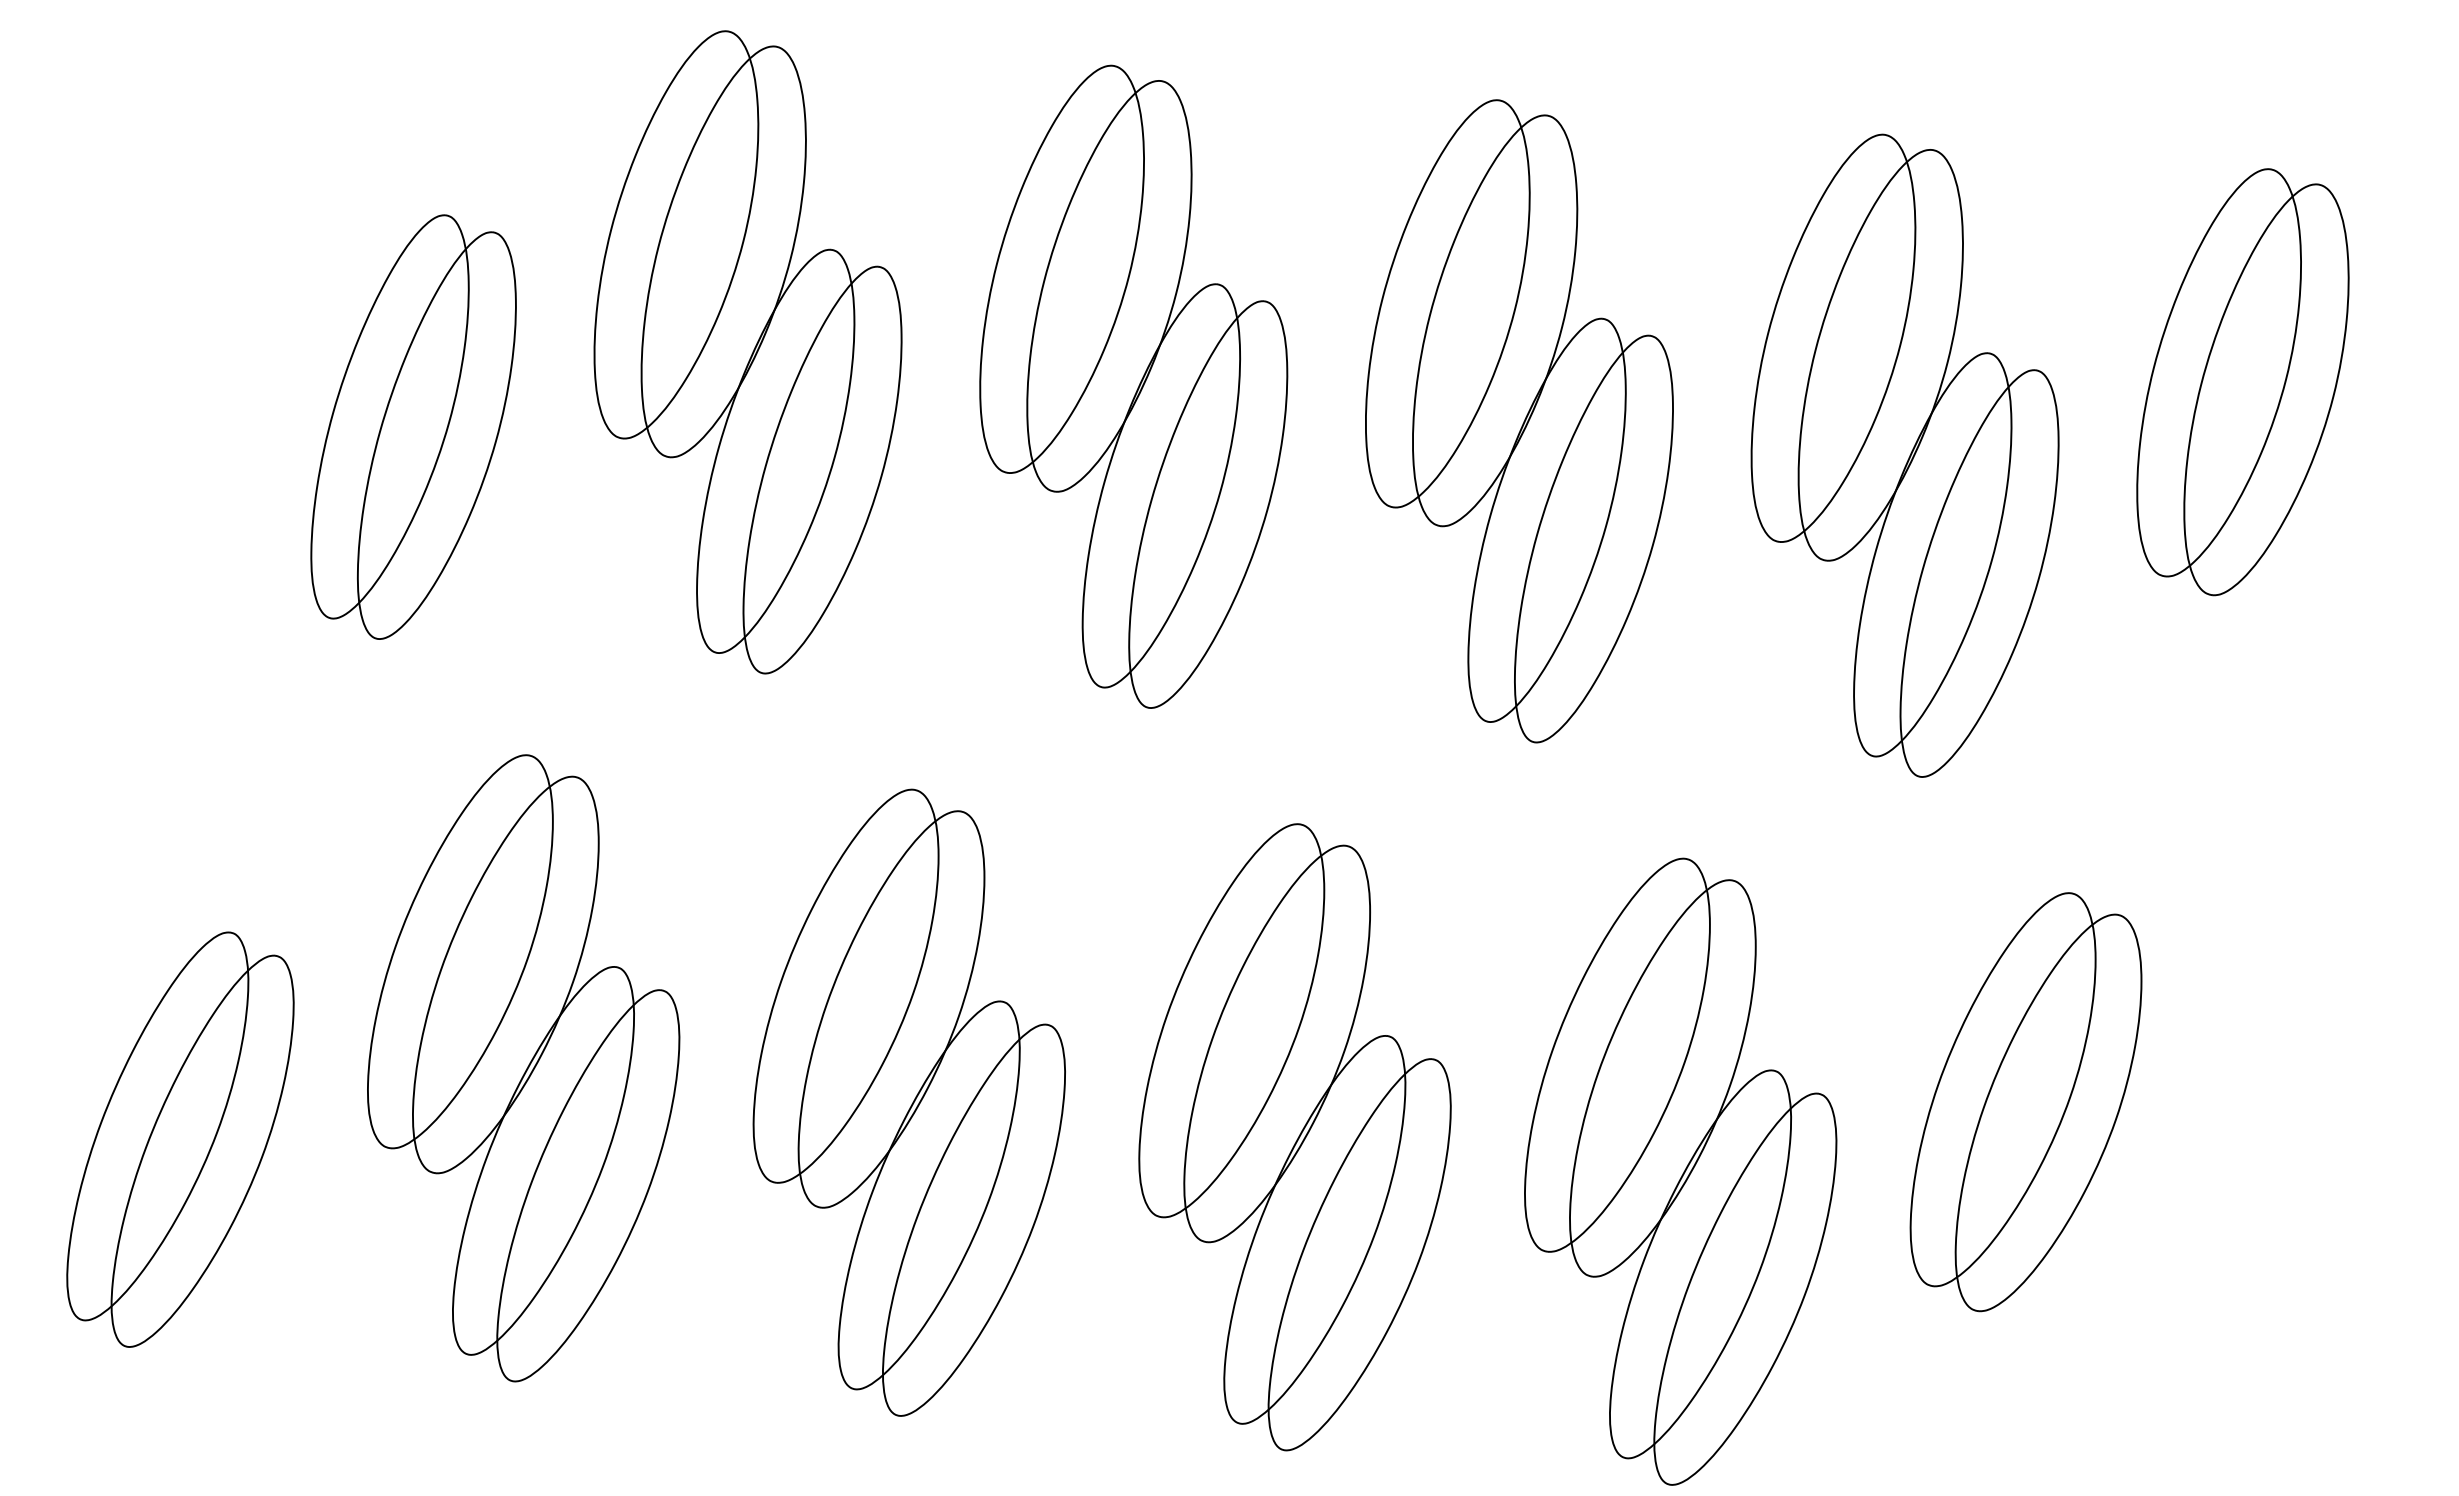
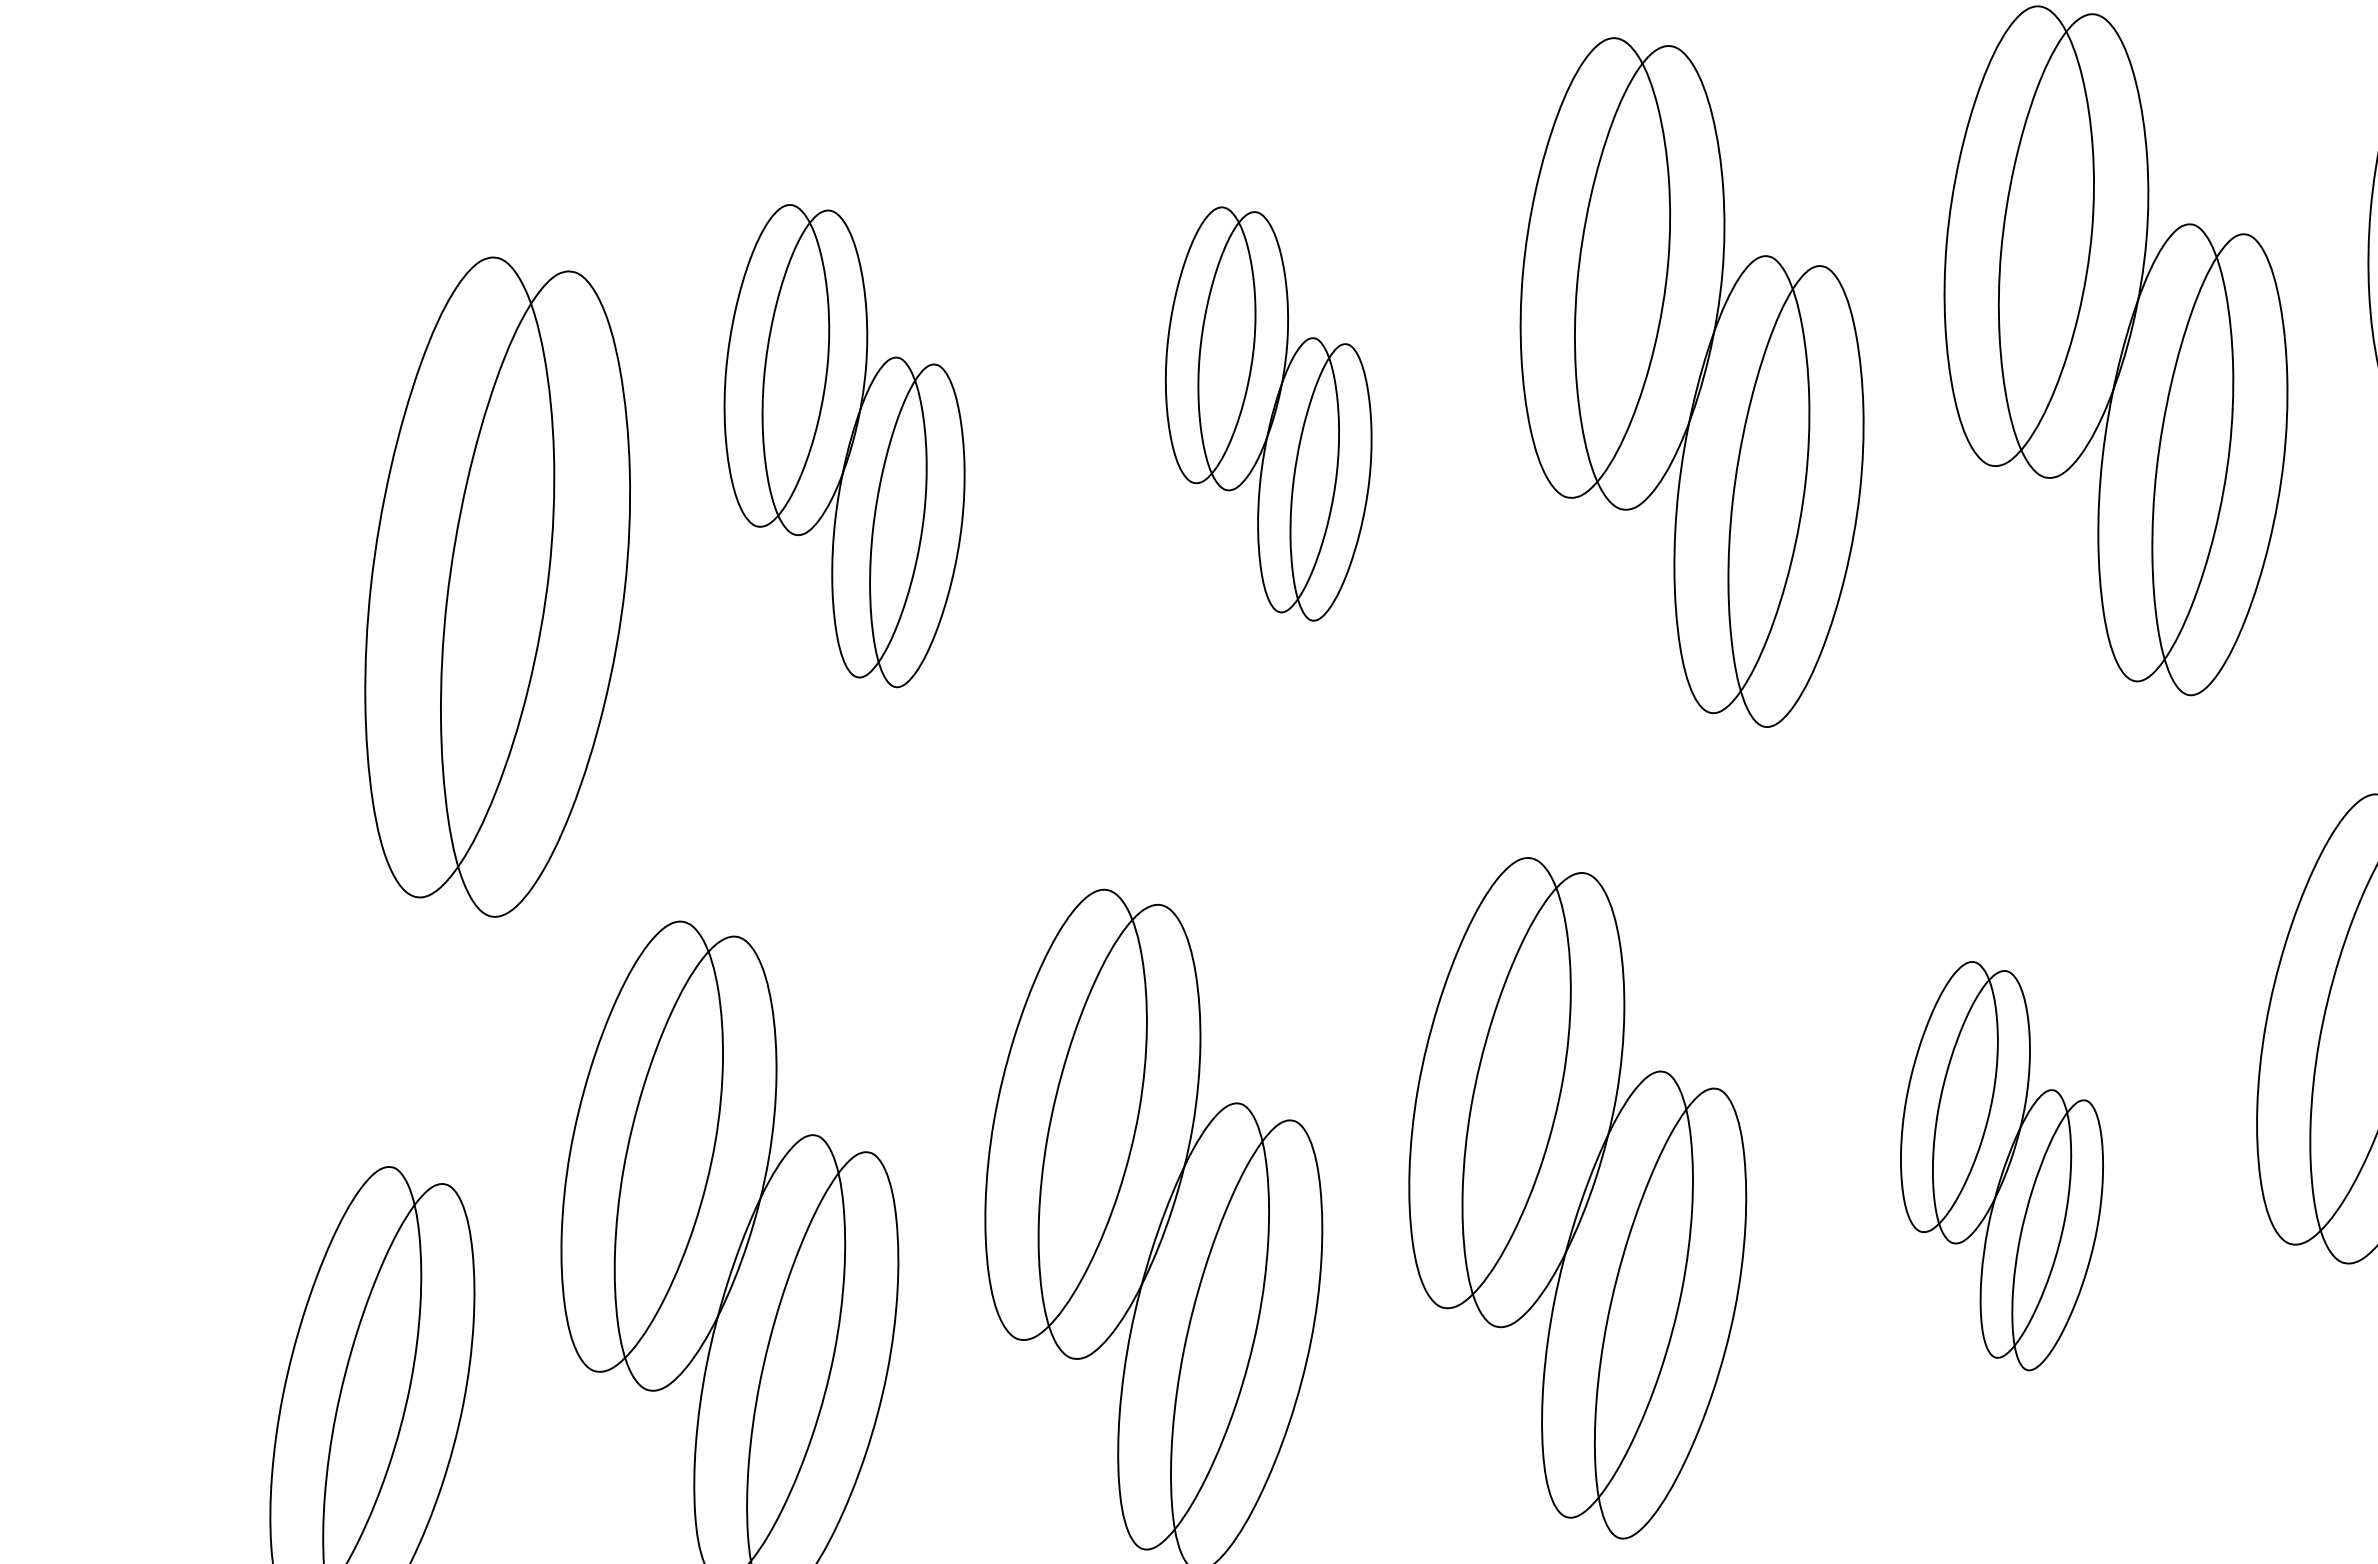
part: (747, 352) -> (844, 445), size x0.7
part: (1133, 386) -> (1268, 413), size x0.6
part: (413, 426) -> (496, 586), size x1.4
part: (1680, 1171) -> (2002, 1165), size x0.6

